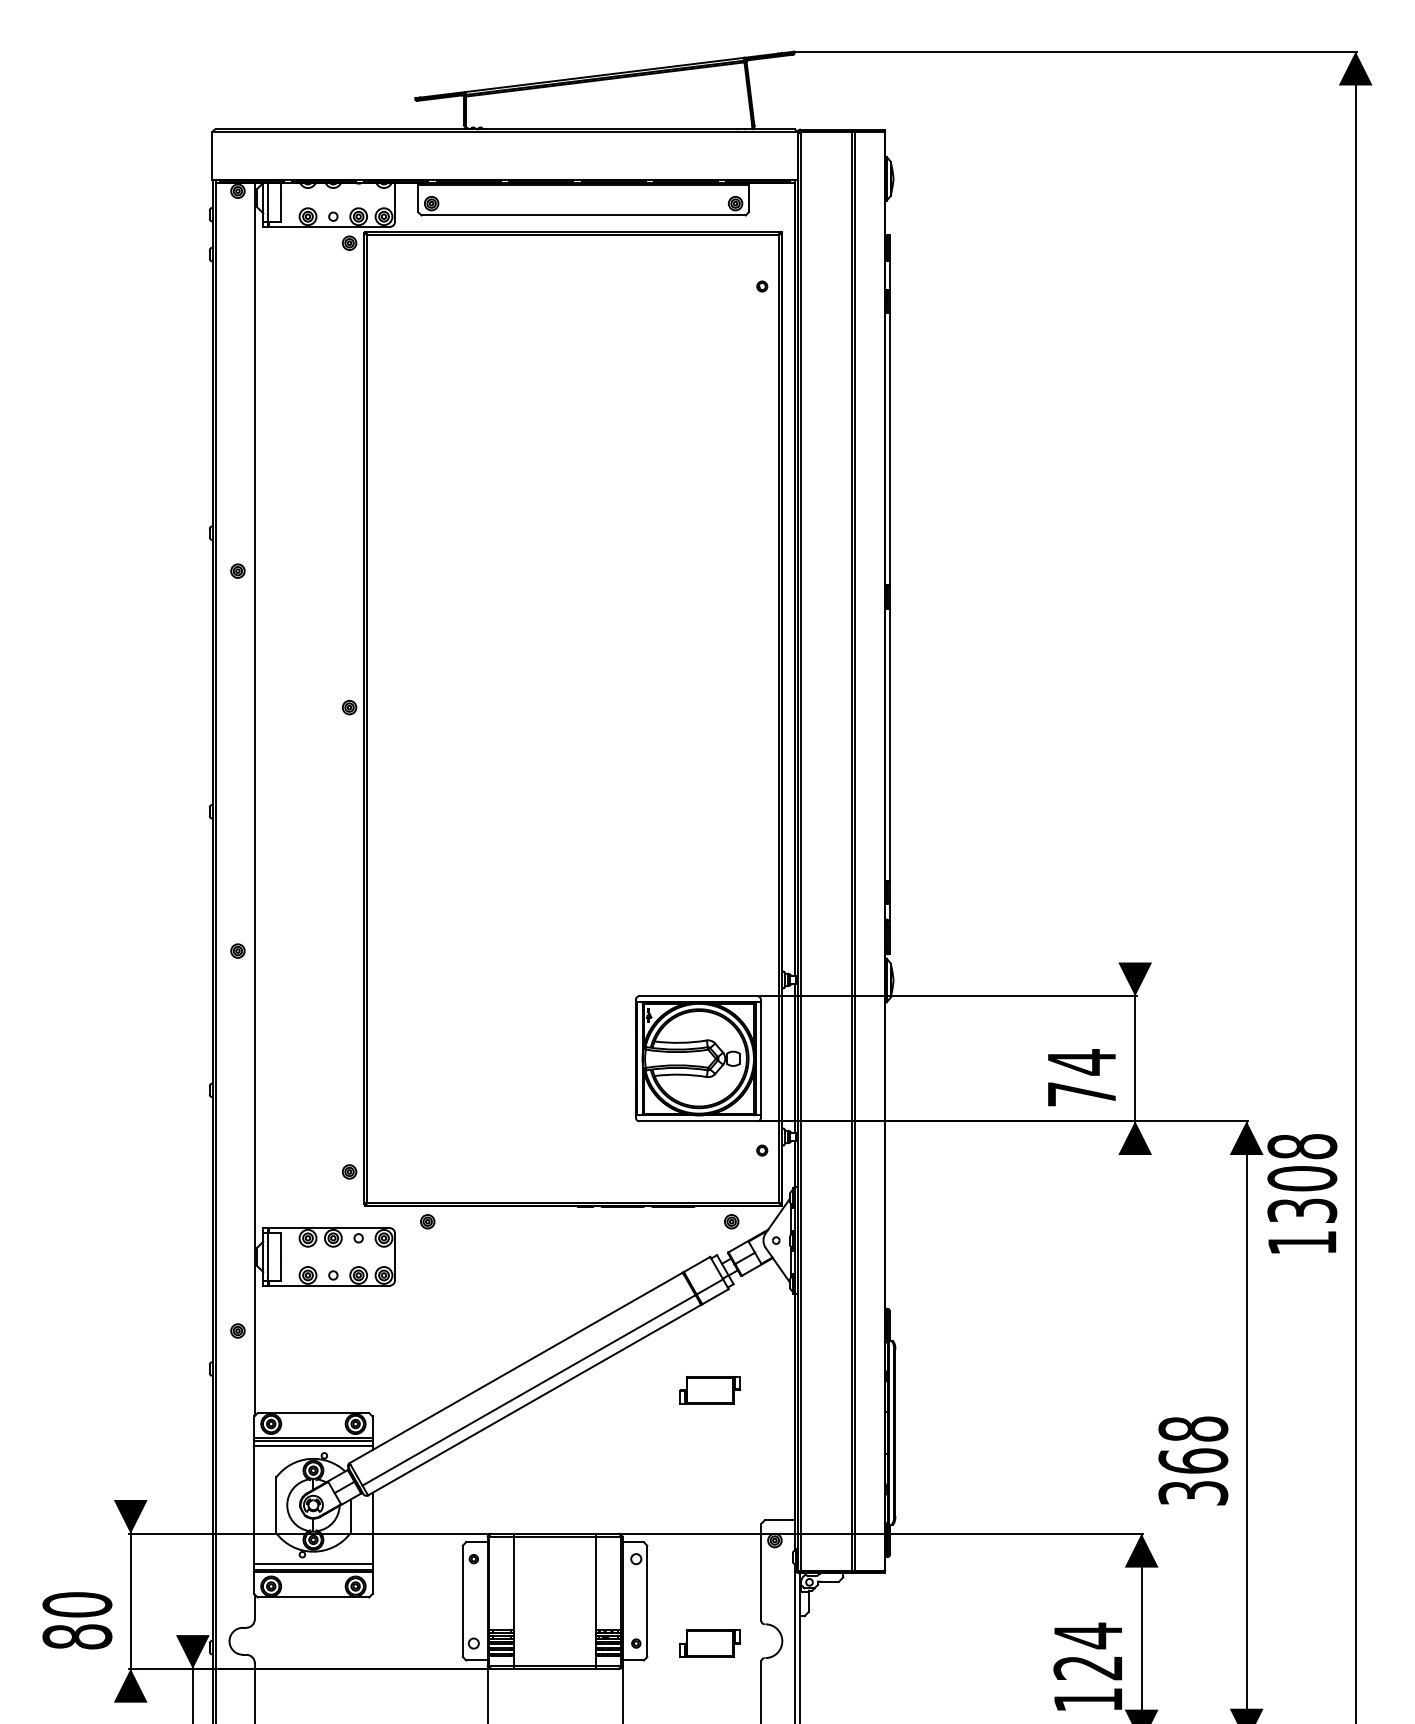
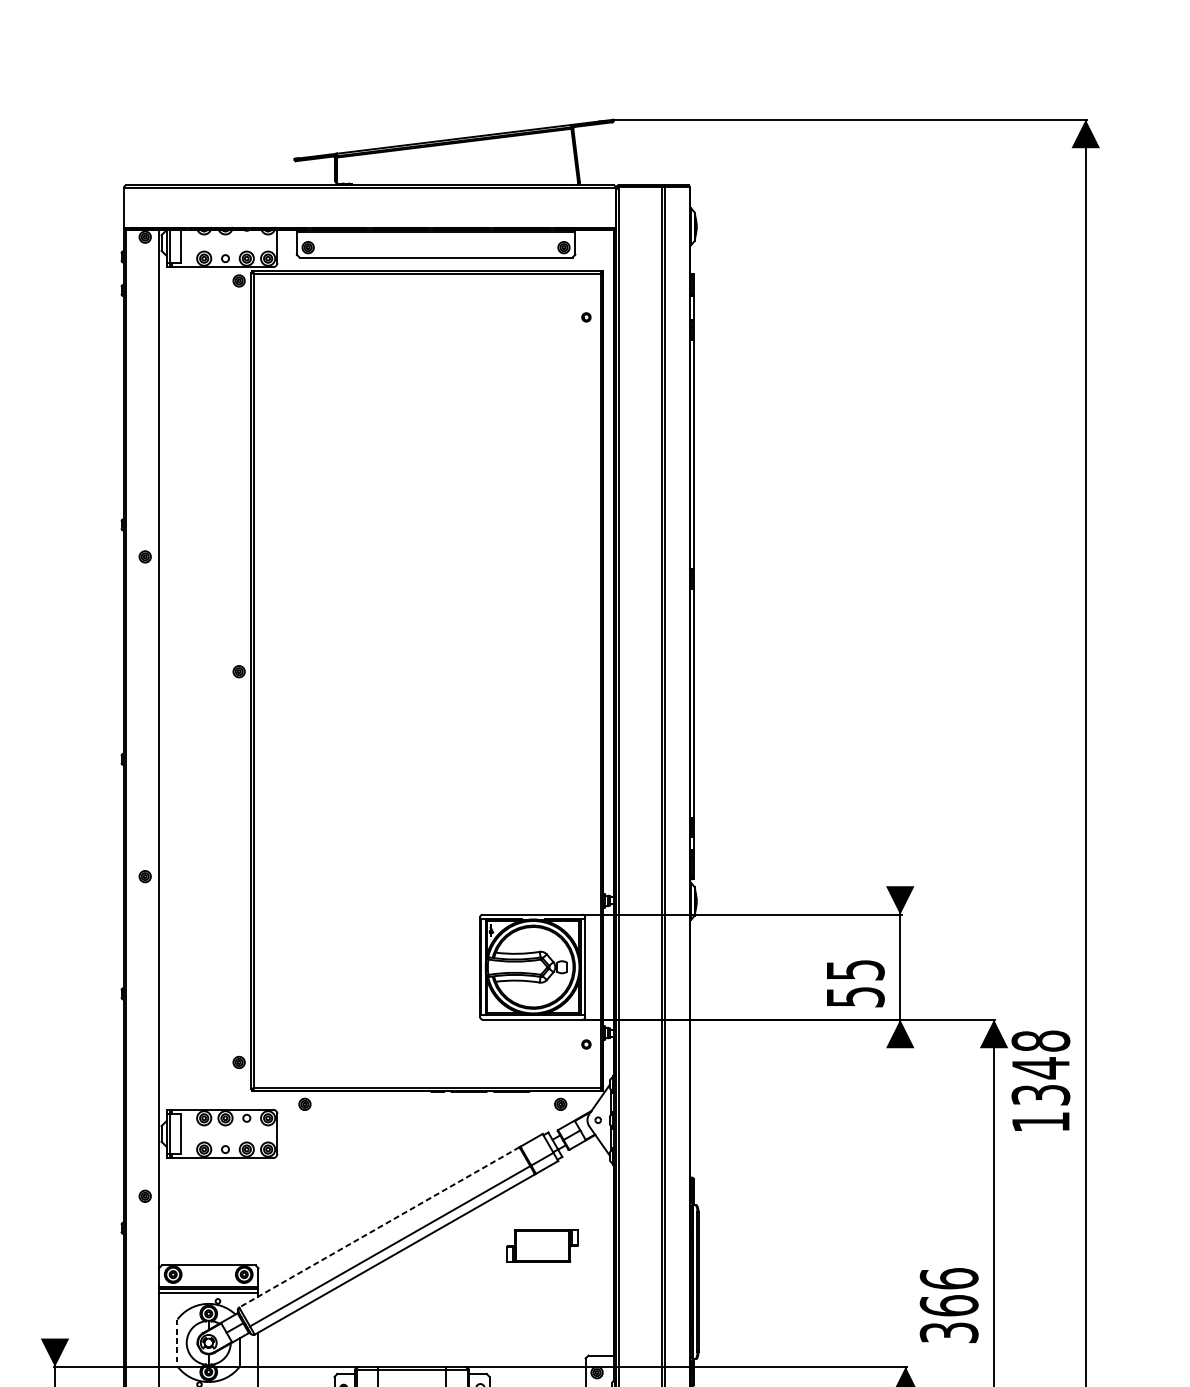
text: (1082, 1077) -> (855, 982), 74 -> 55
text: (1302, 1178) -> (1041, 1067), 1308 -> 1348
line: (516, 1367) -> (379, 1227), solid -> dashed
part: (710, 1390) -> (542, 1246), size x1.4
text: (1193, 1428) -> (949, 1278), 368 -> 366
line: (276, 1505) -> (177, 1343), solid -> dashed

